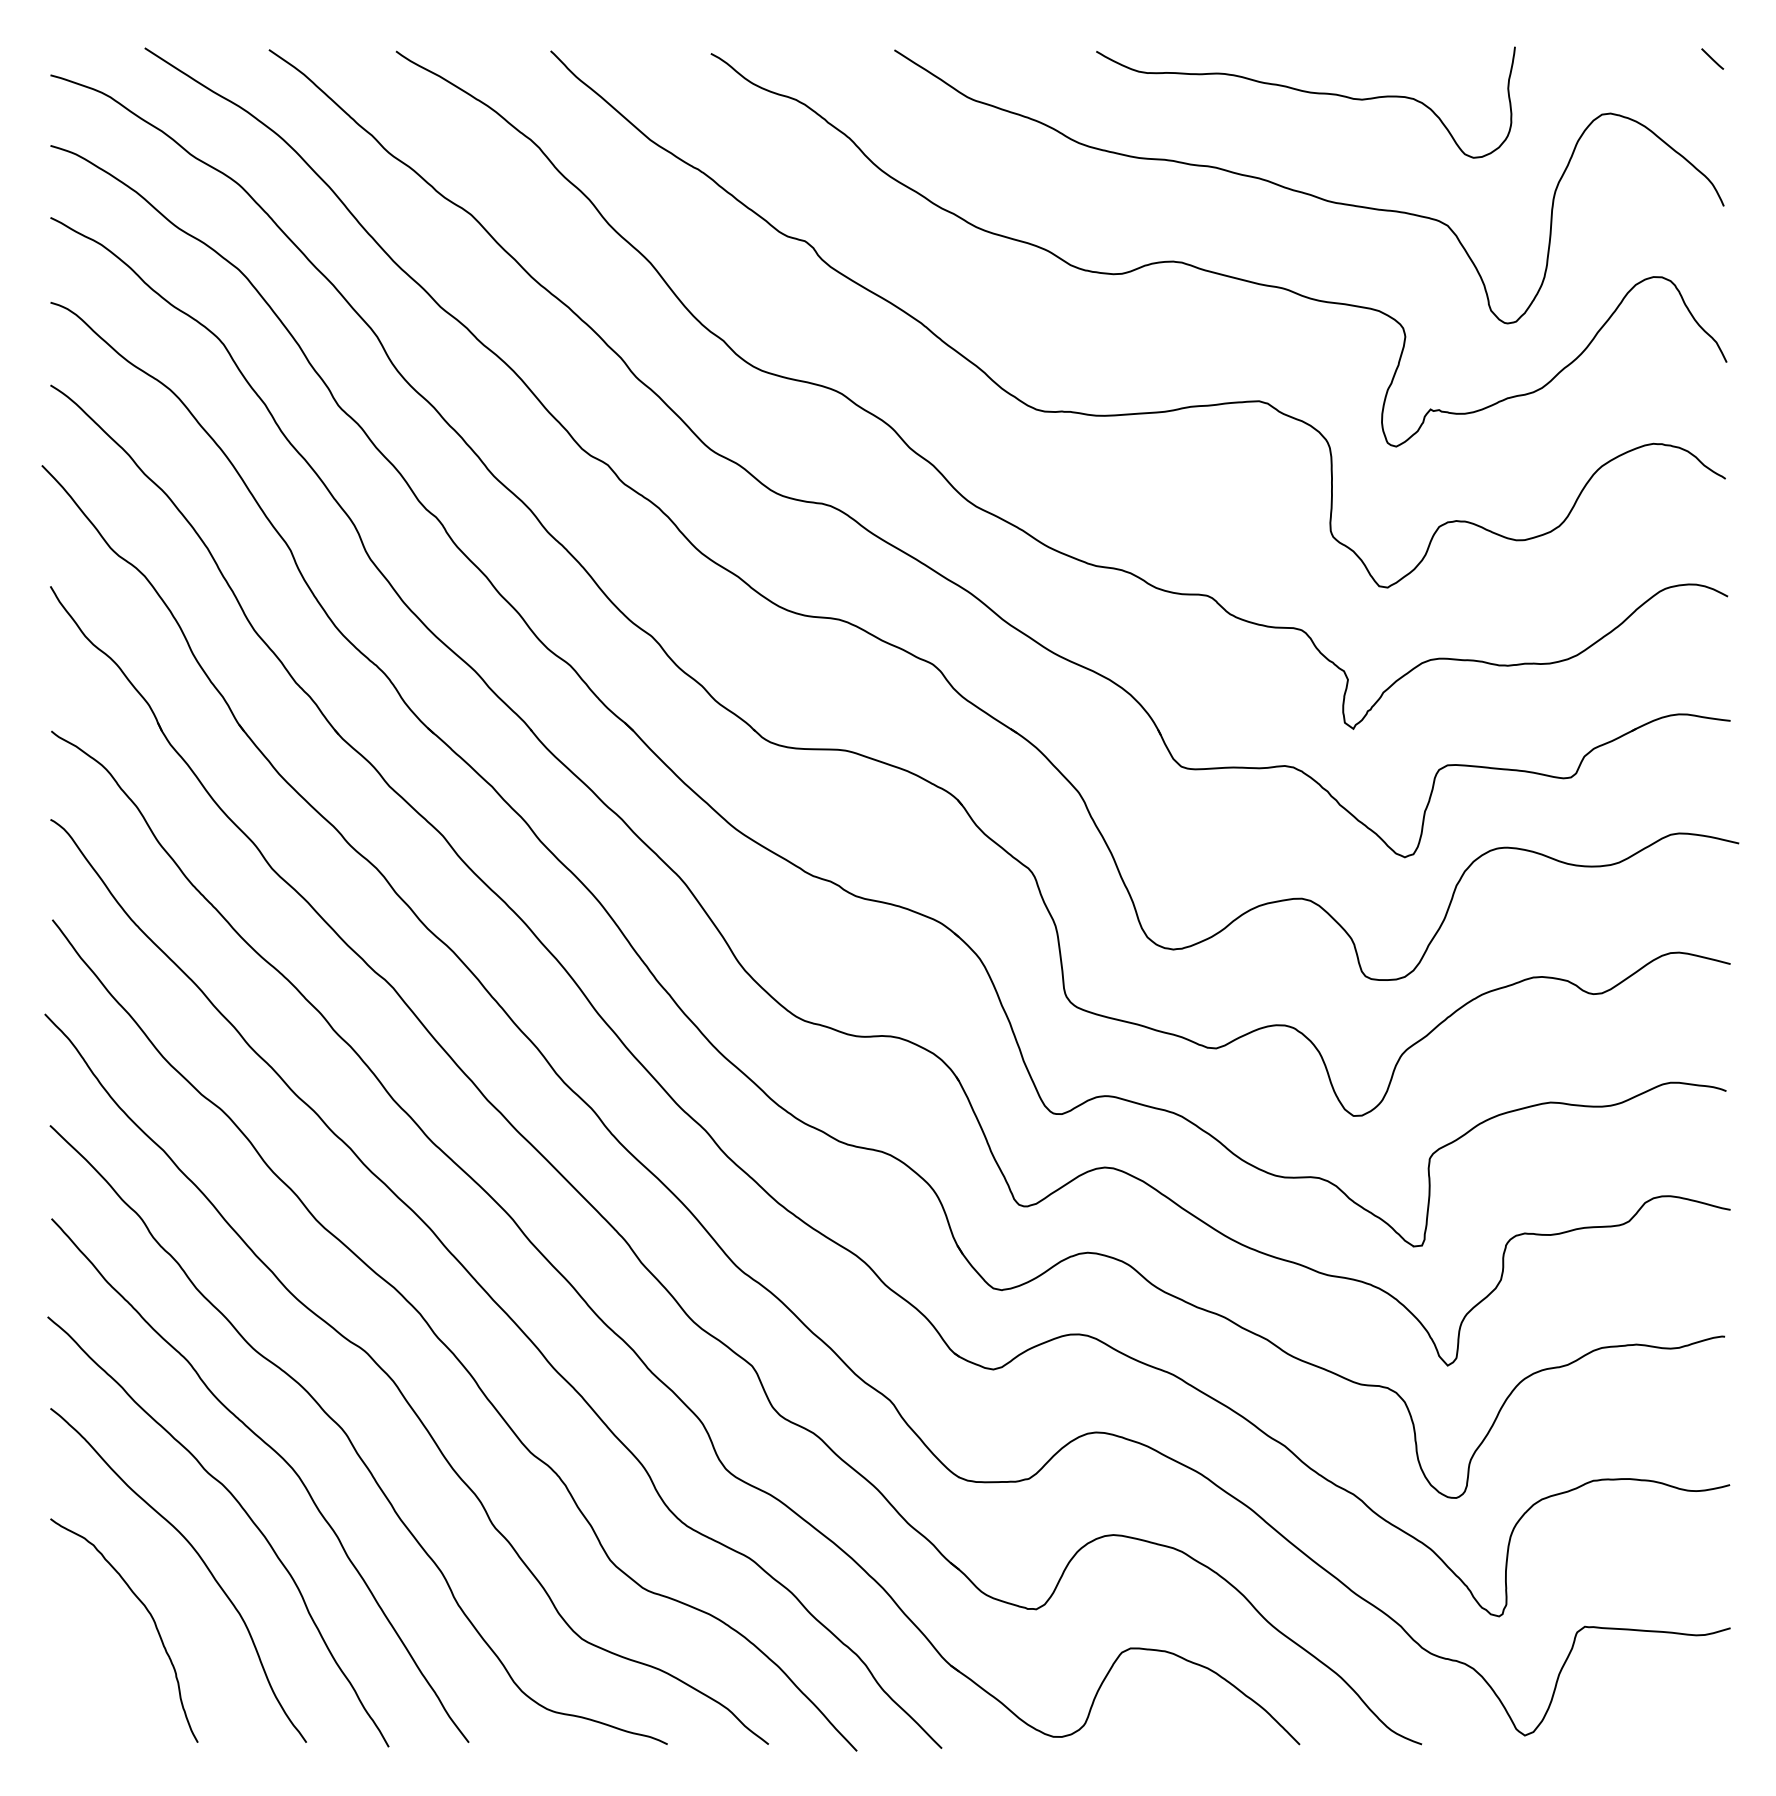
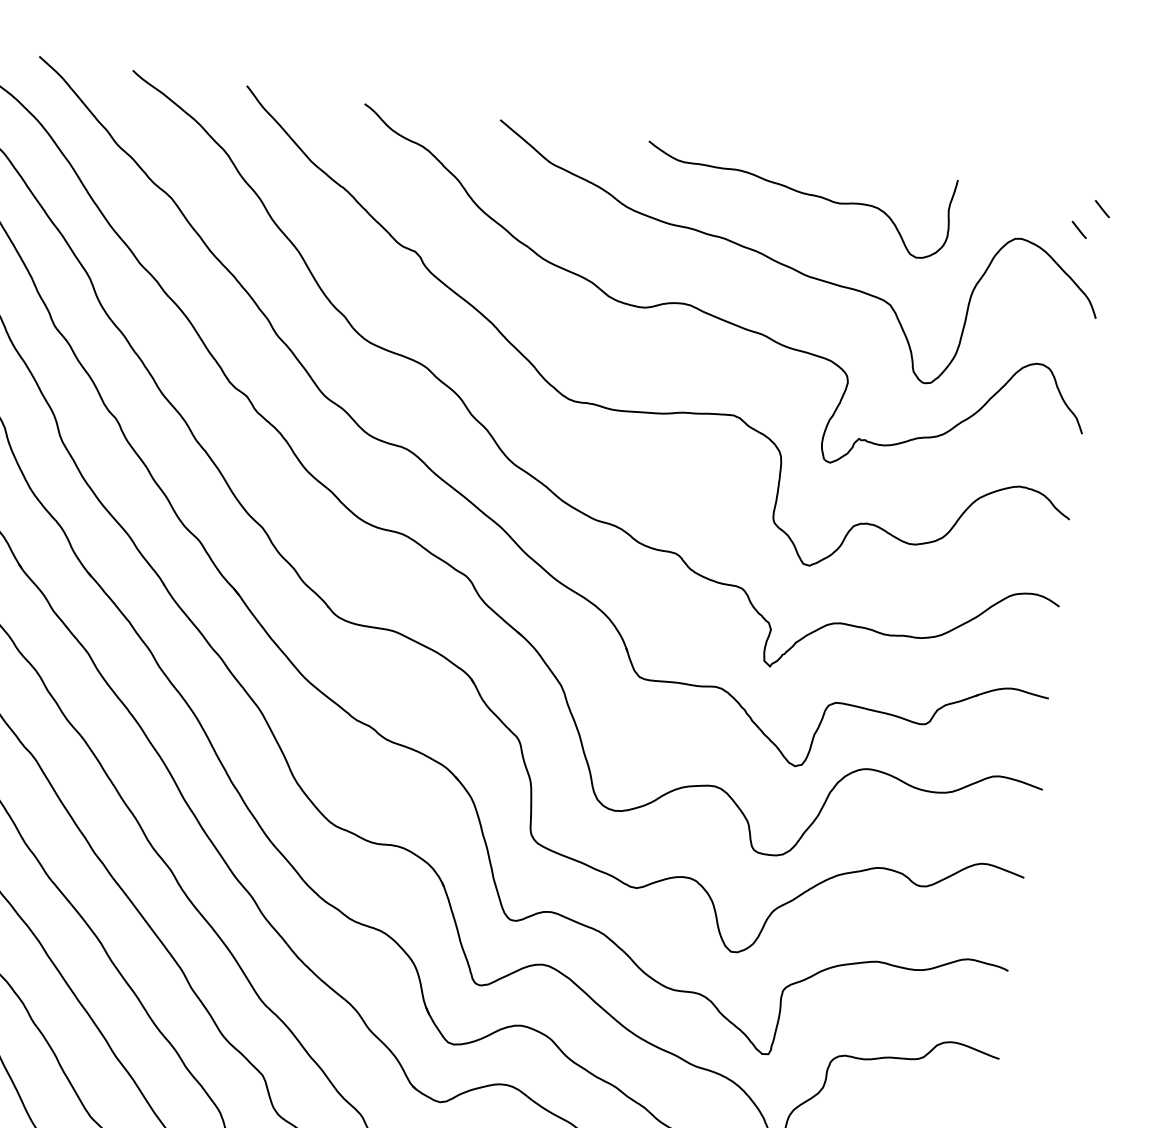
line: (1685, 90) -> (1079, 229), added

